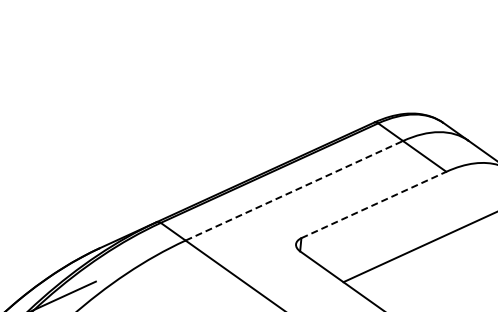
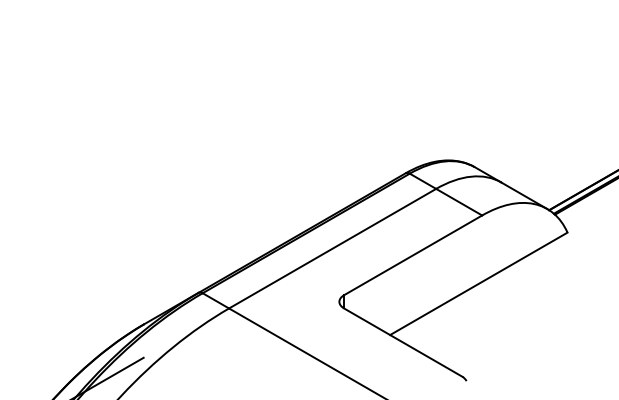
line: (294, 190) -> (332, 248), dashed -> solid
line: (374, 205) -> (413, 255), dashed -> solid

